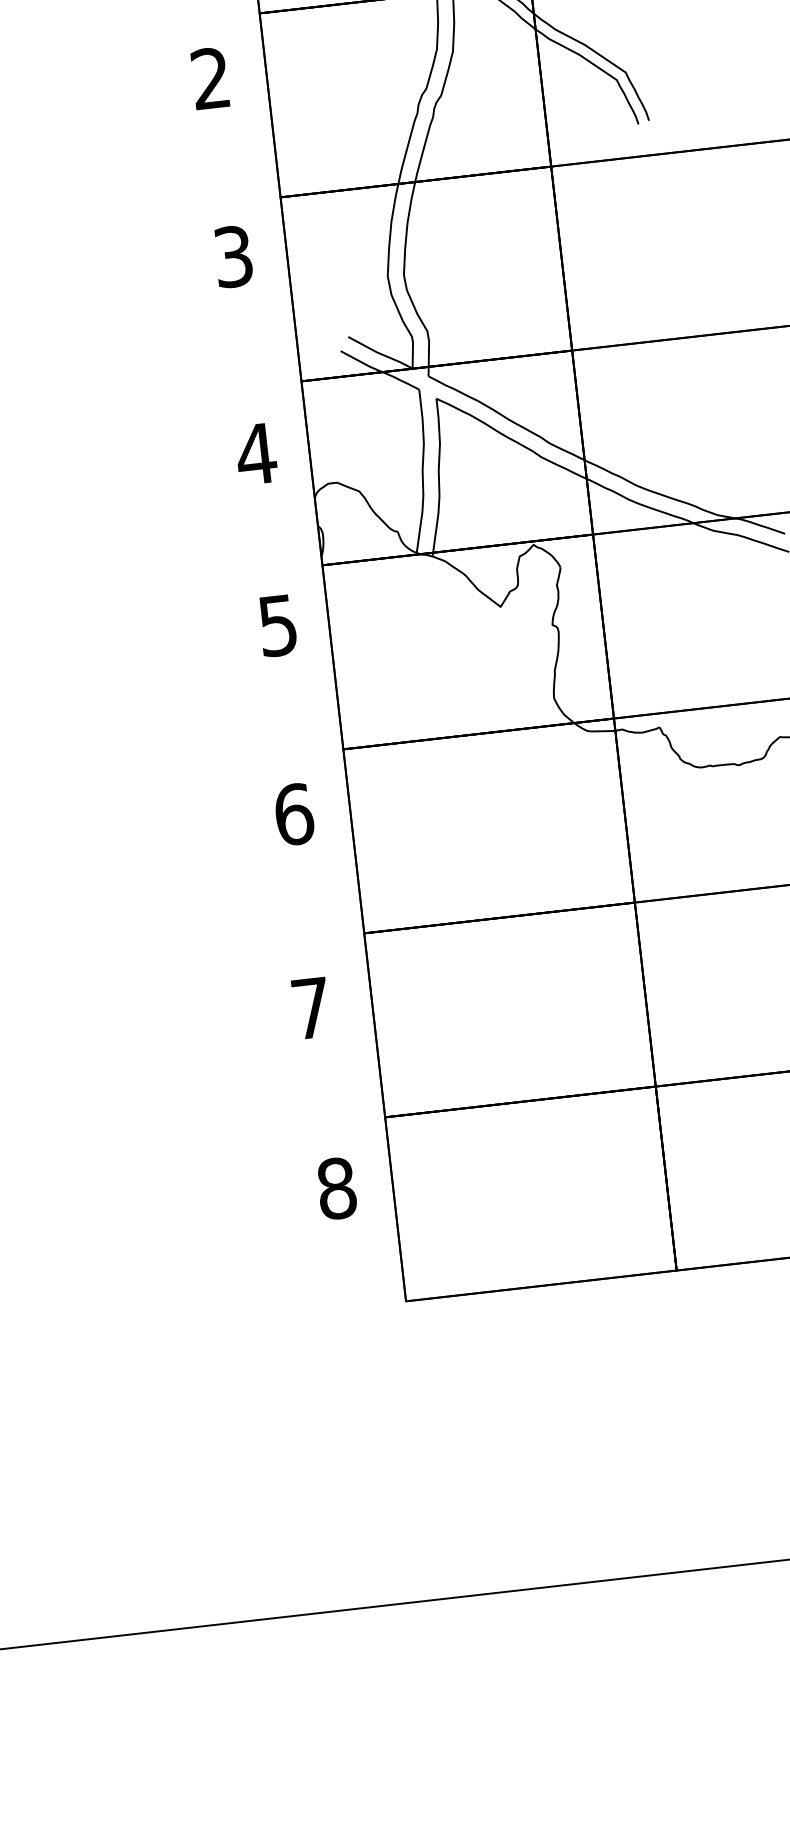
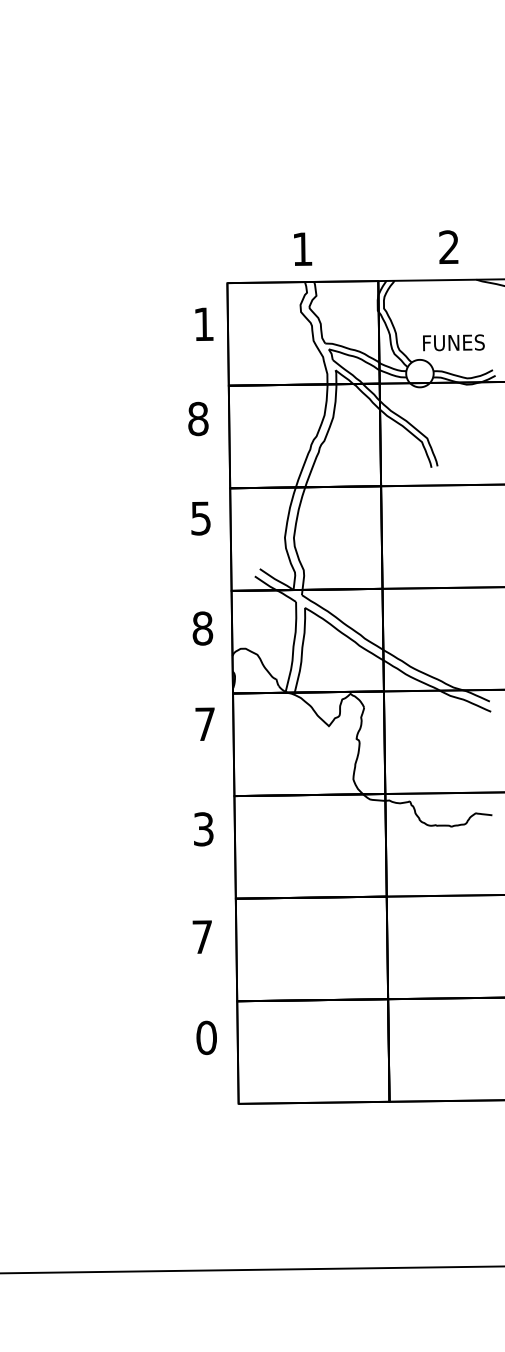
text: (211, 77) -> (198, 418), 2 -> 8
text: (232, 255) -> (200, 517), 3 -> 5
text: (255, 454) -> (202, 628), 4 -> 8
text: (276, 626) -> (204, 724), 5 -> 7
text: (293, 814) -> (203, 829), 6 -> 3
text: (336, 1187) -> (206, 1037), 8 -> 0

